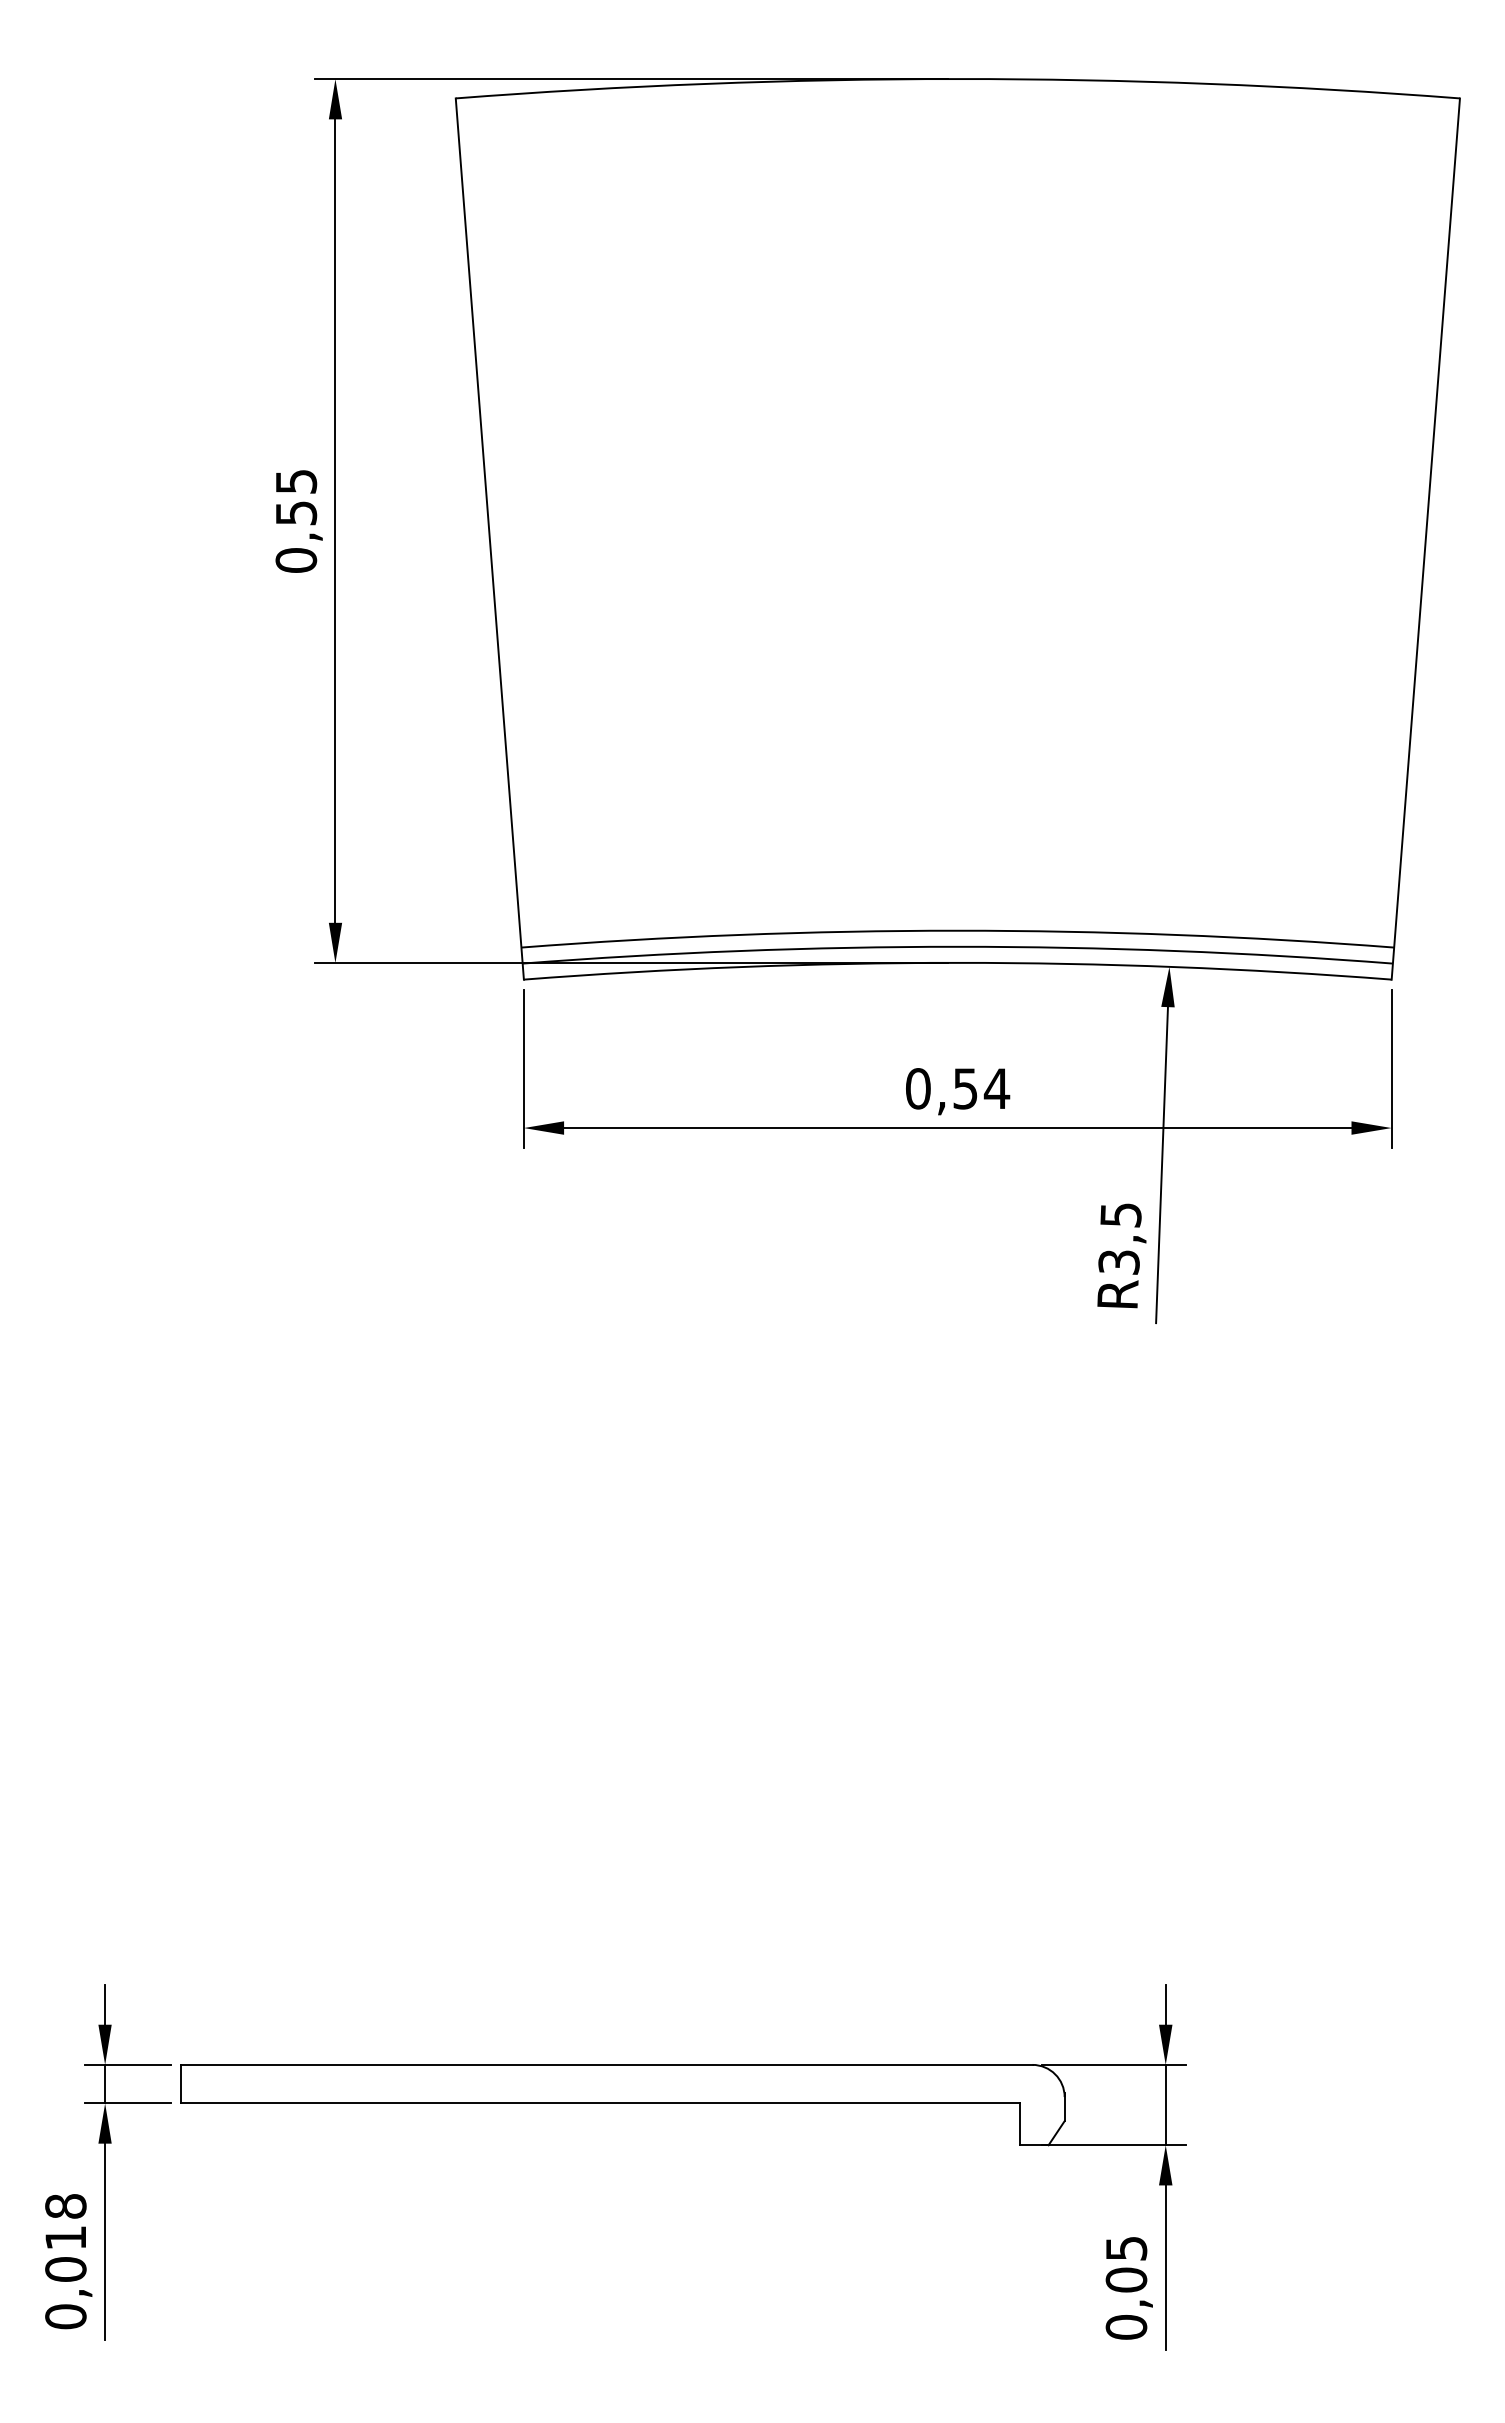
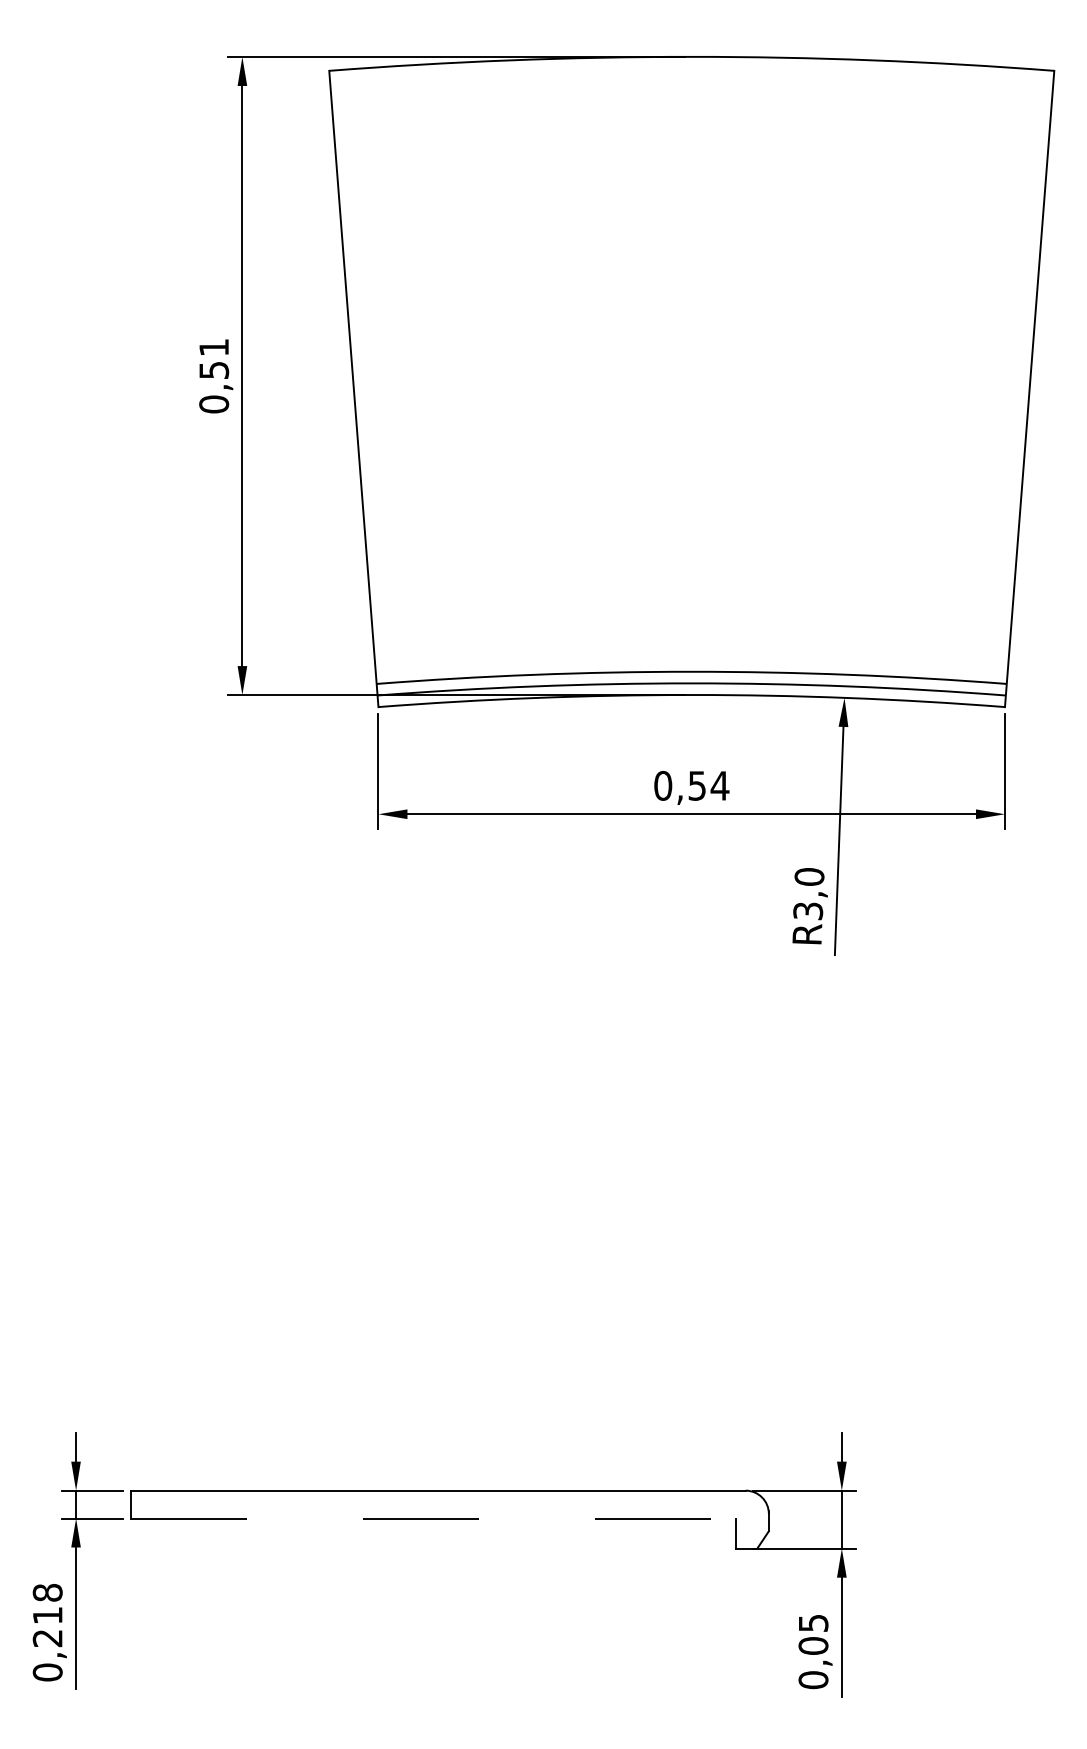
text: (296, 481) -> (214, 347), 0,55 -> 0,51
text: (1120, 1214) -> (809, 876), R3,5 -> R3,0
line: (600, 2103) -> (433, 1518), solid -> dashed
text: (65, 2269) -> (47, 1638), 0,018 -> 0,218

